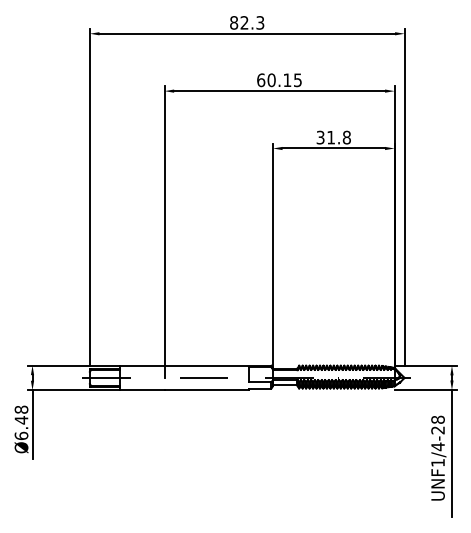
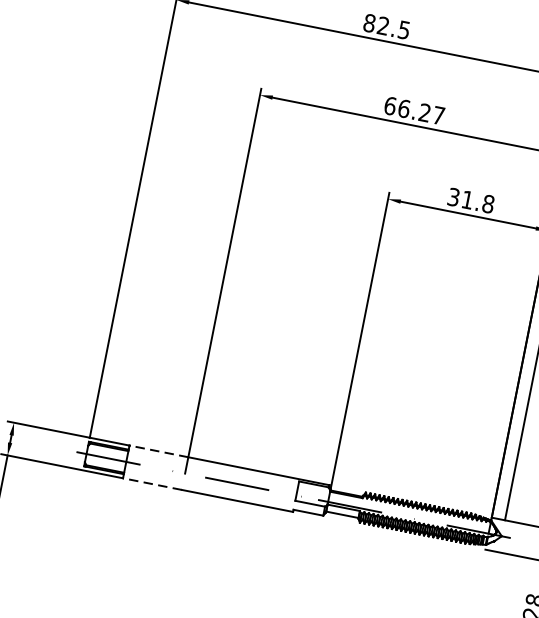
text: (260, 22) -> (404, 29), 82.3 -> 82.5
text: (284, 80) -> (421, 112), 60.15 -> 66.27
line: (141, 365) -> (157, 451), solid -> dashed
line: (141, 390) -> (151, 484), solid -> dashed

